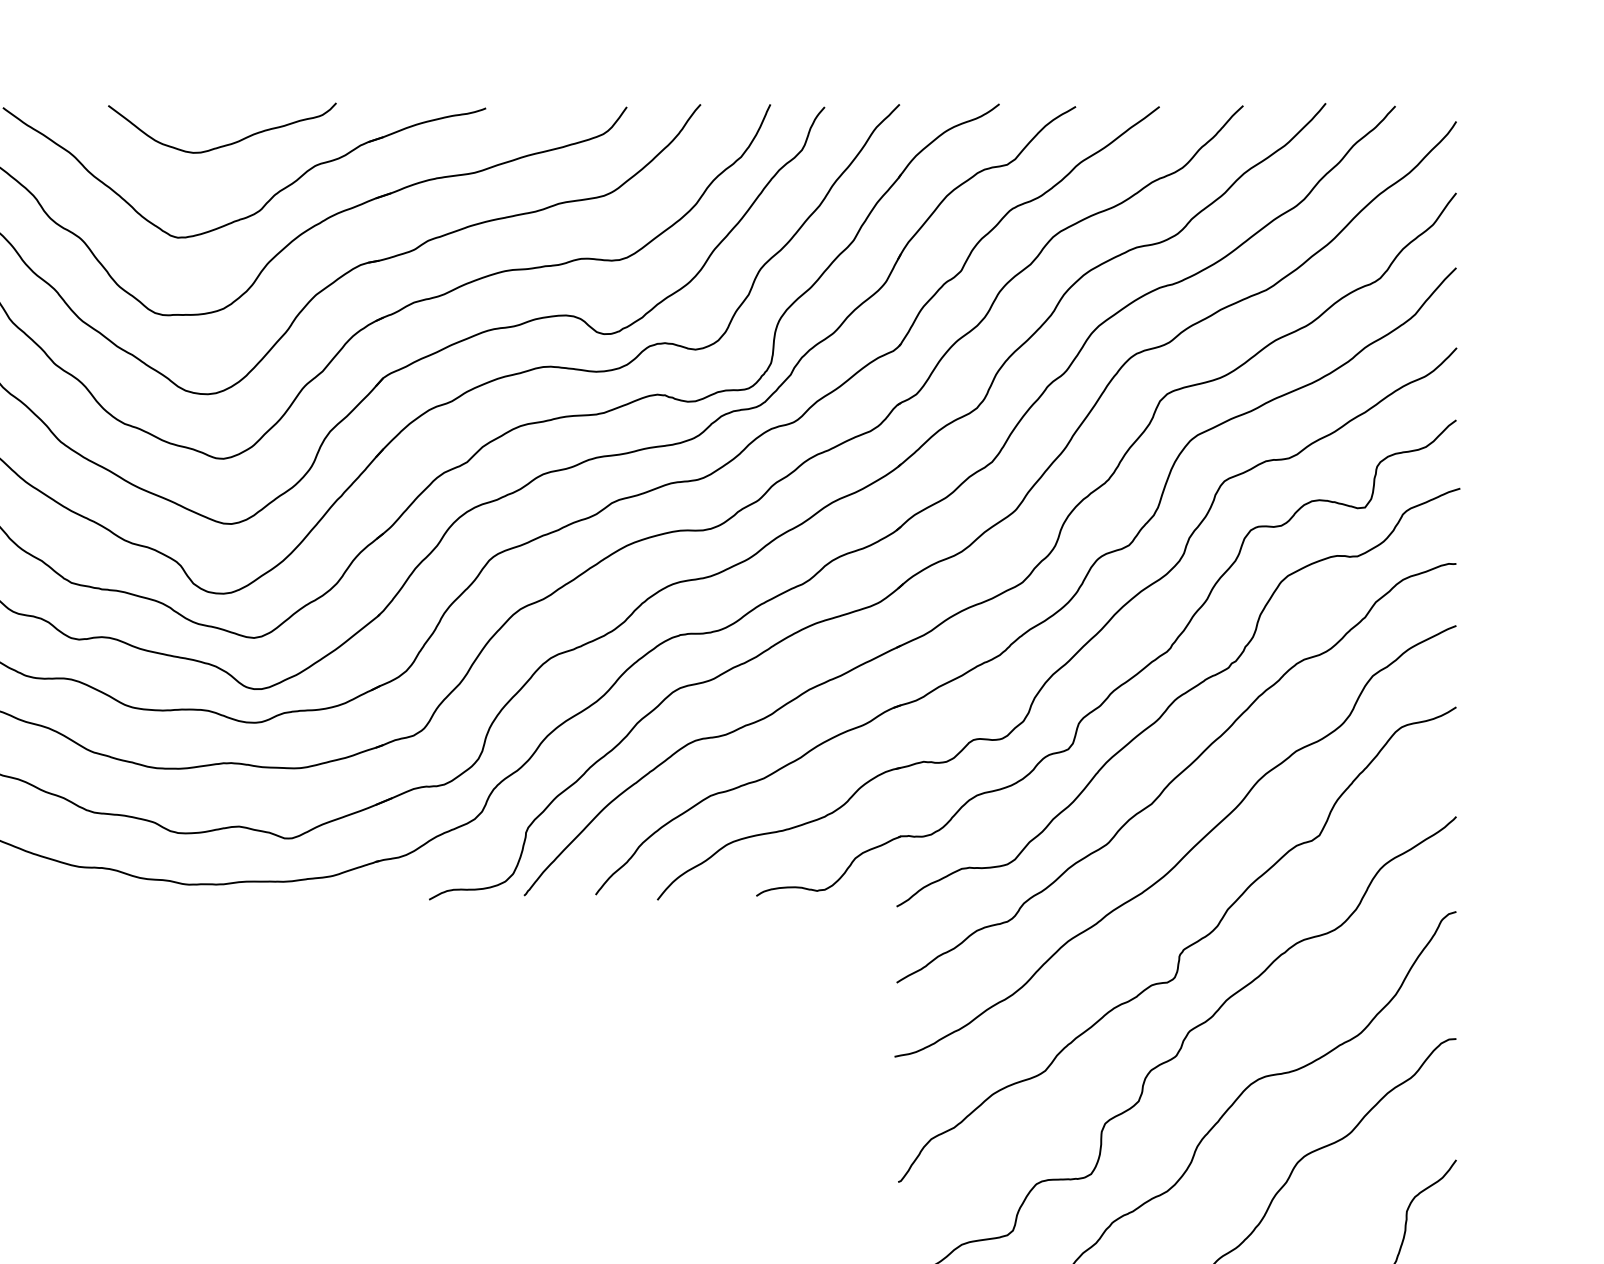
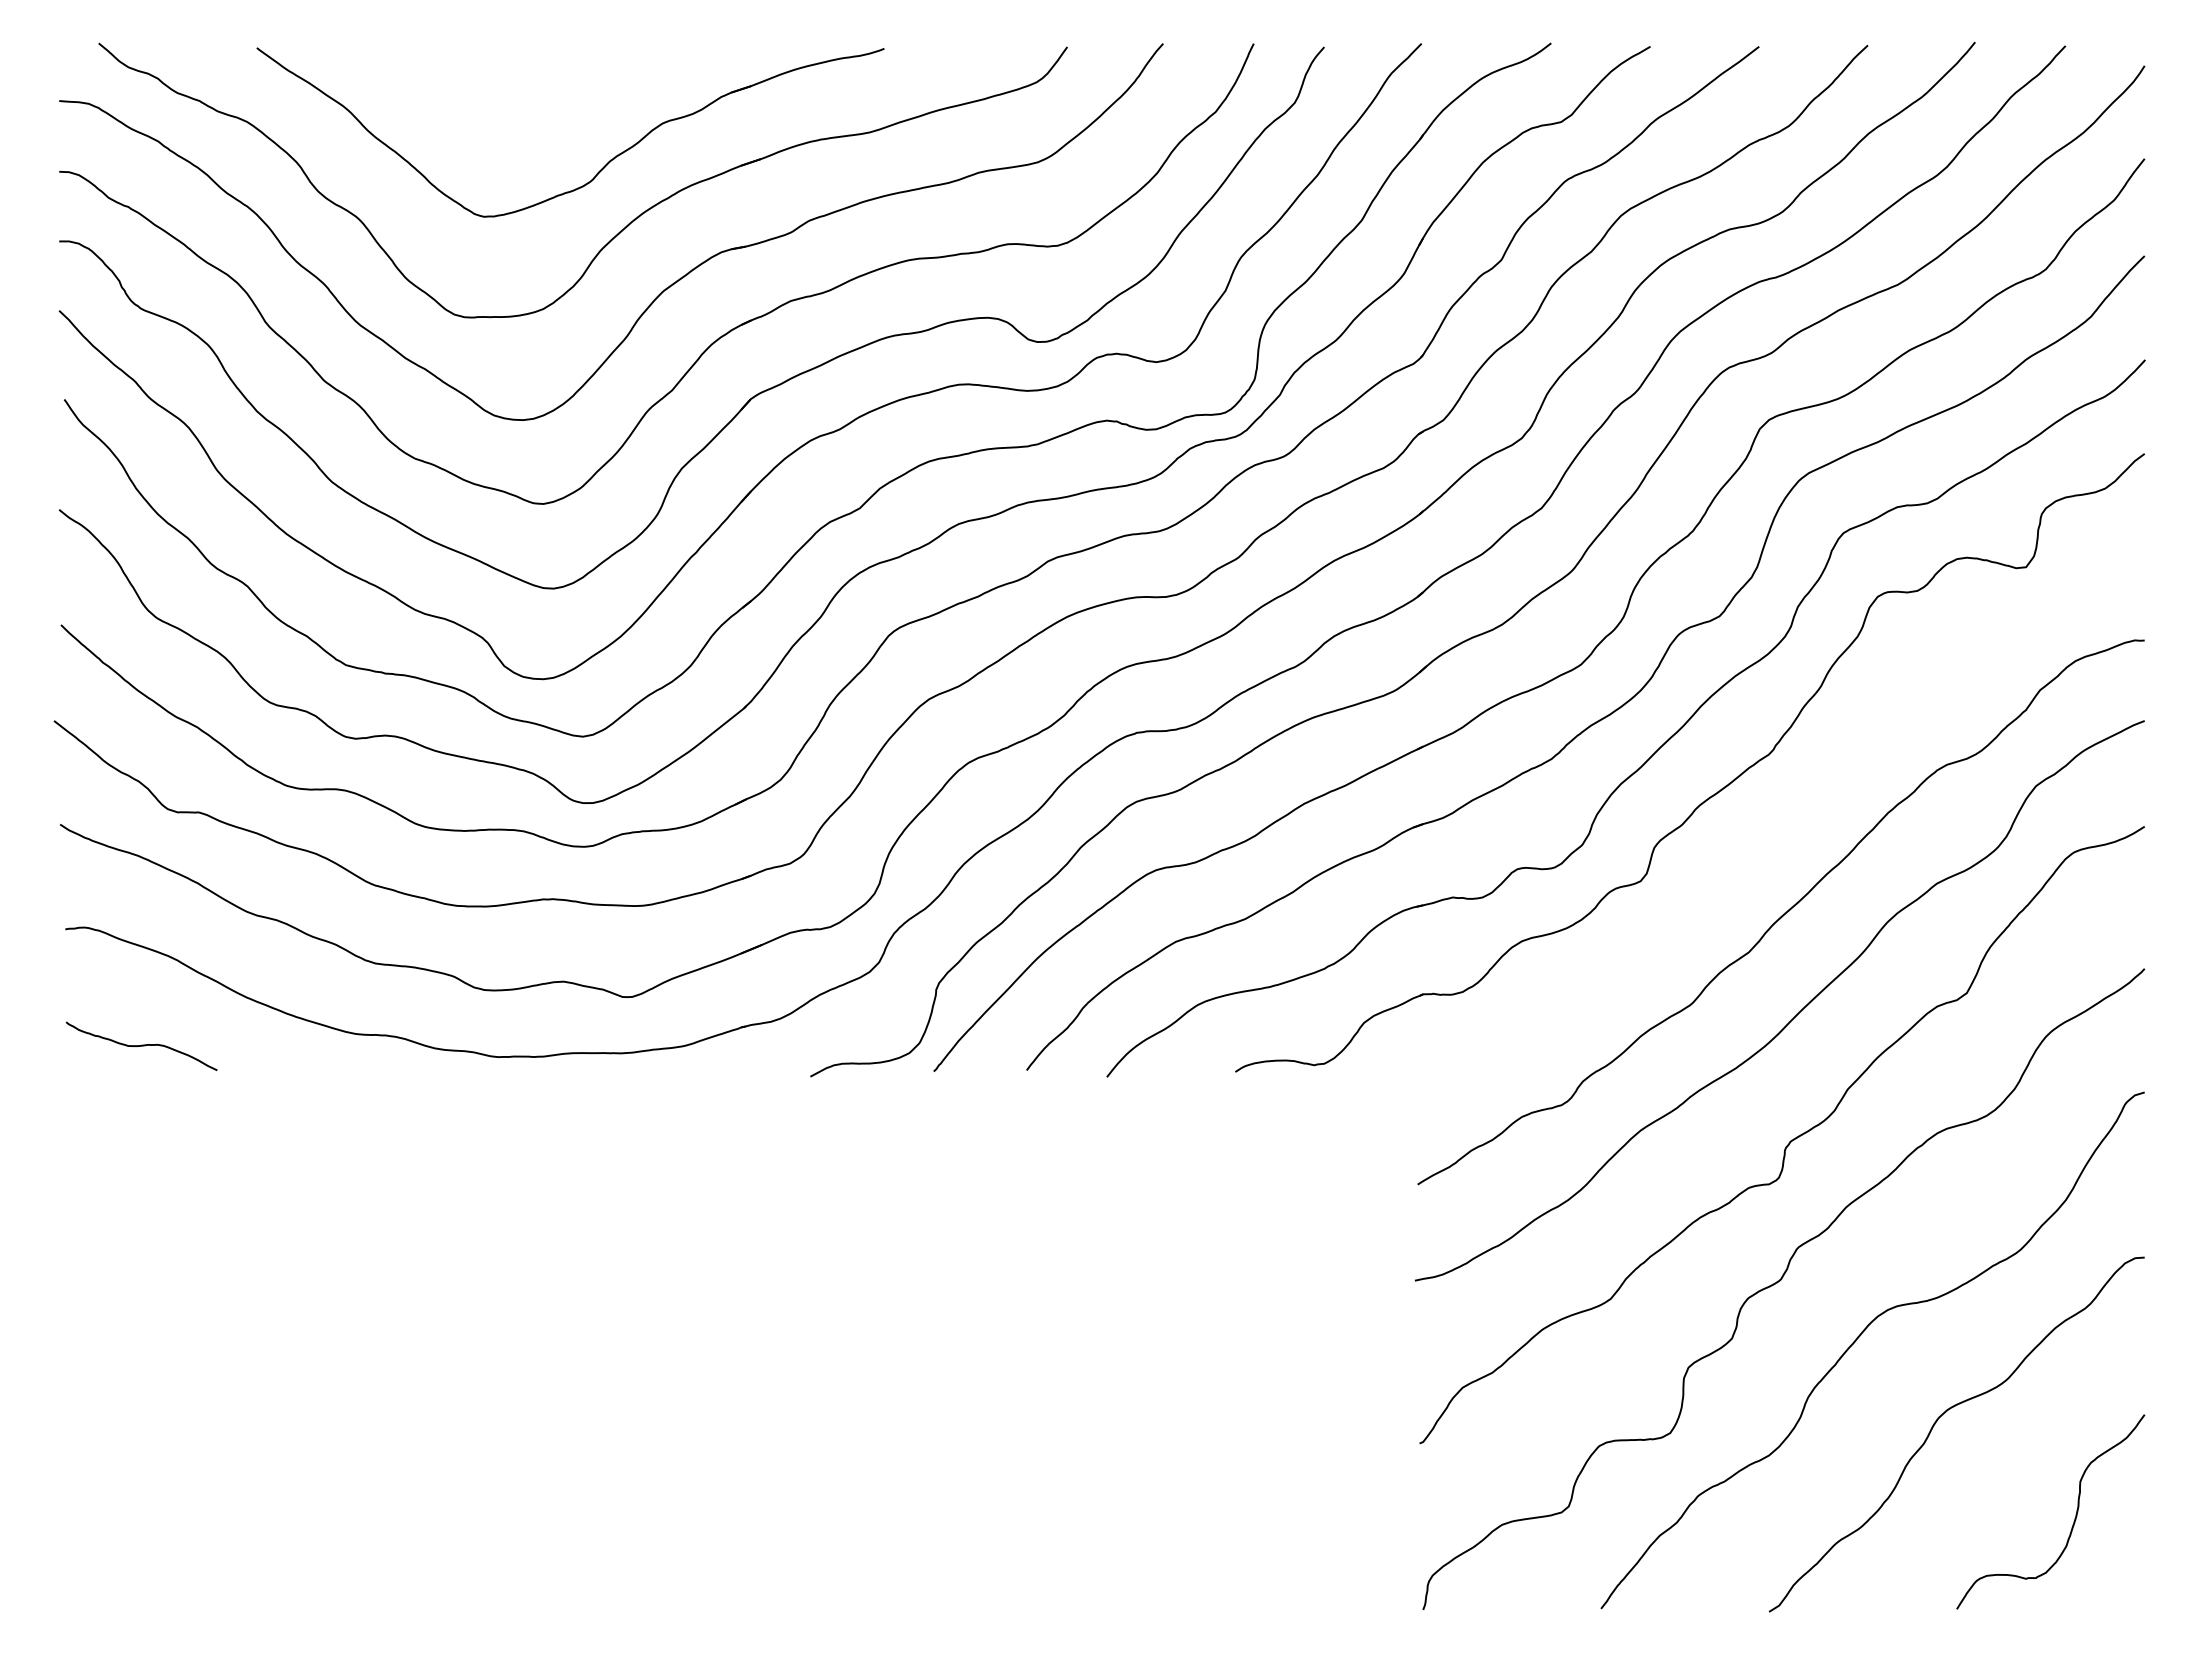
curve: (226, 144) -> (547, 95), removed
curve: (1178, 697) -> (1783, 813), removed

